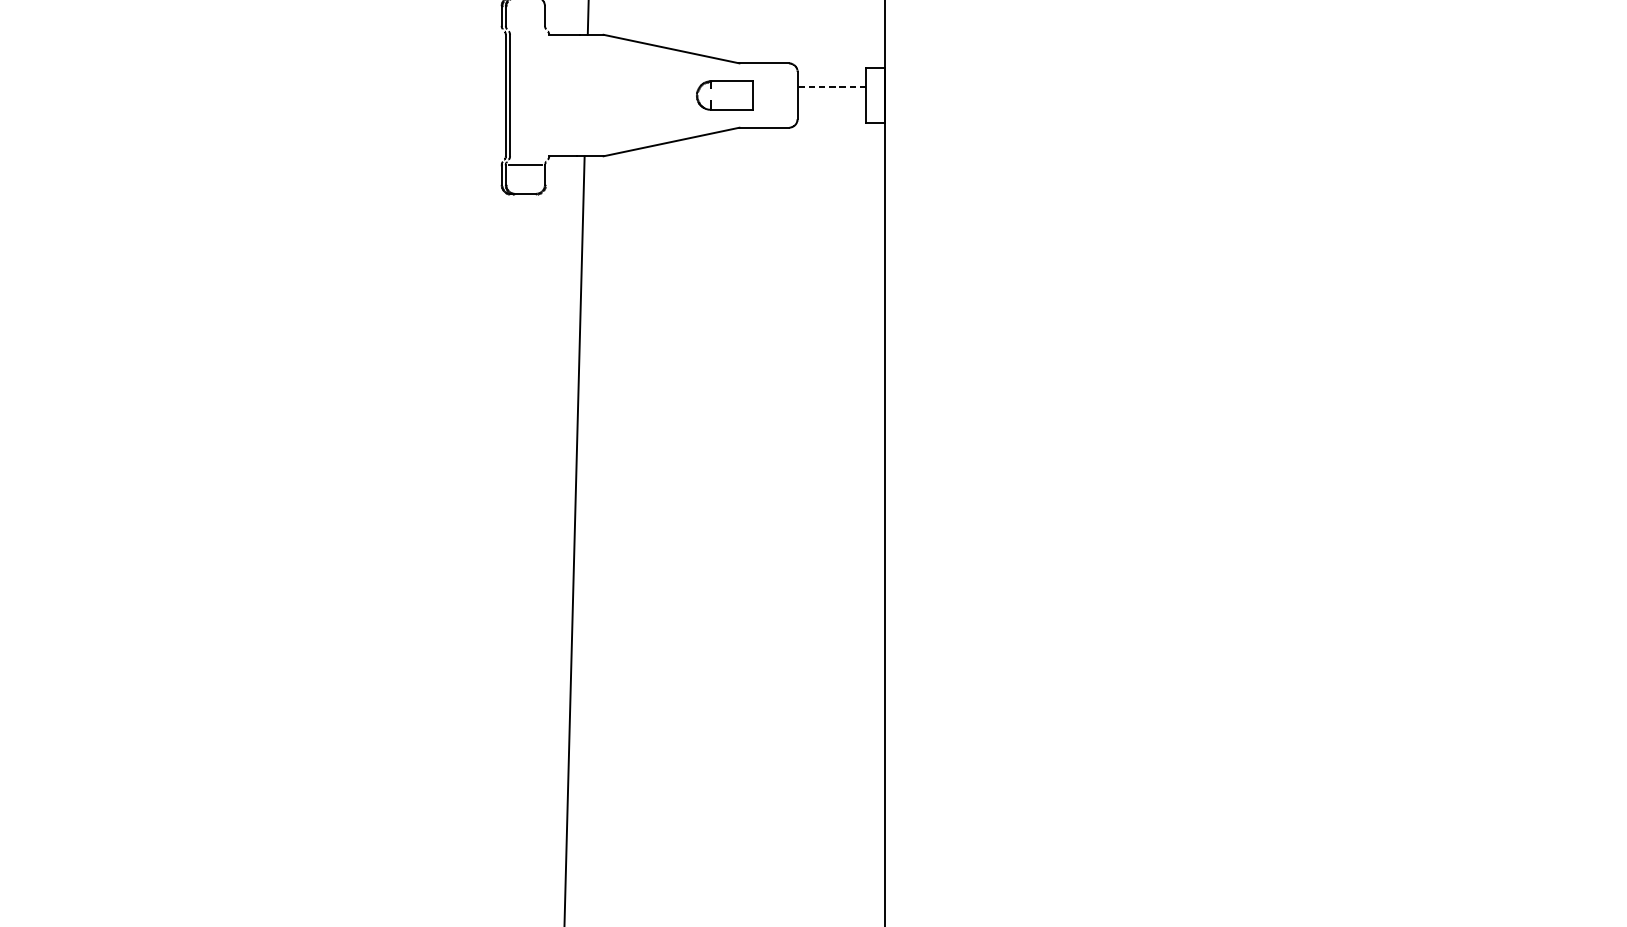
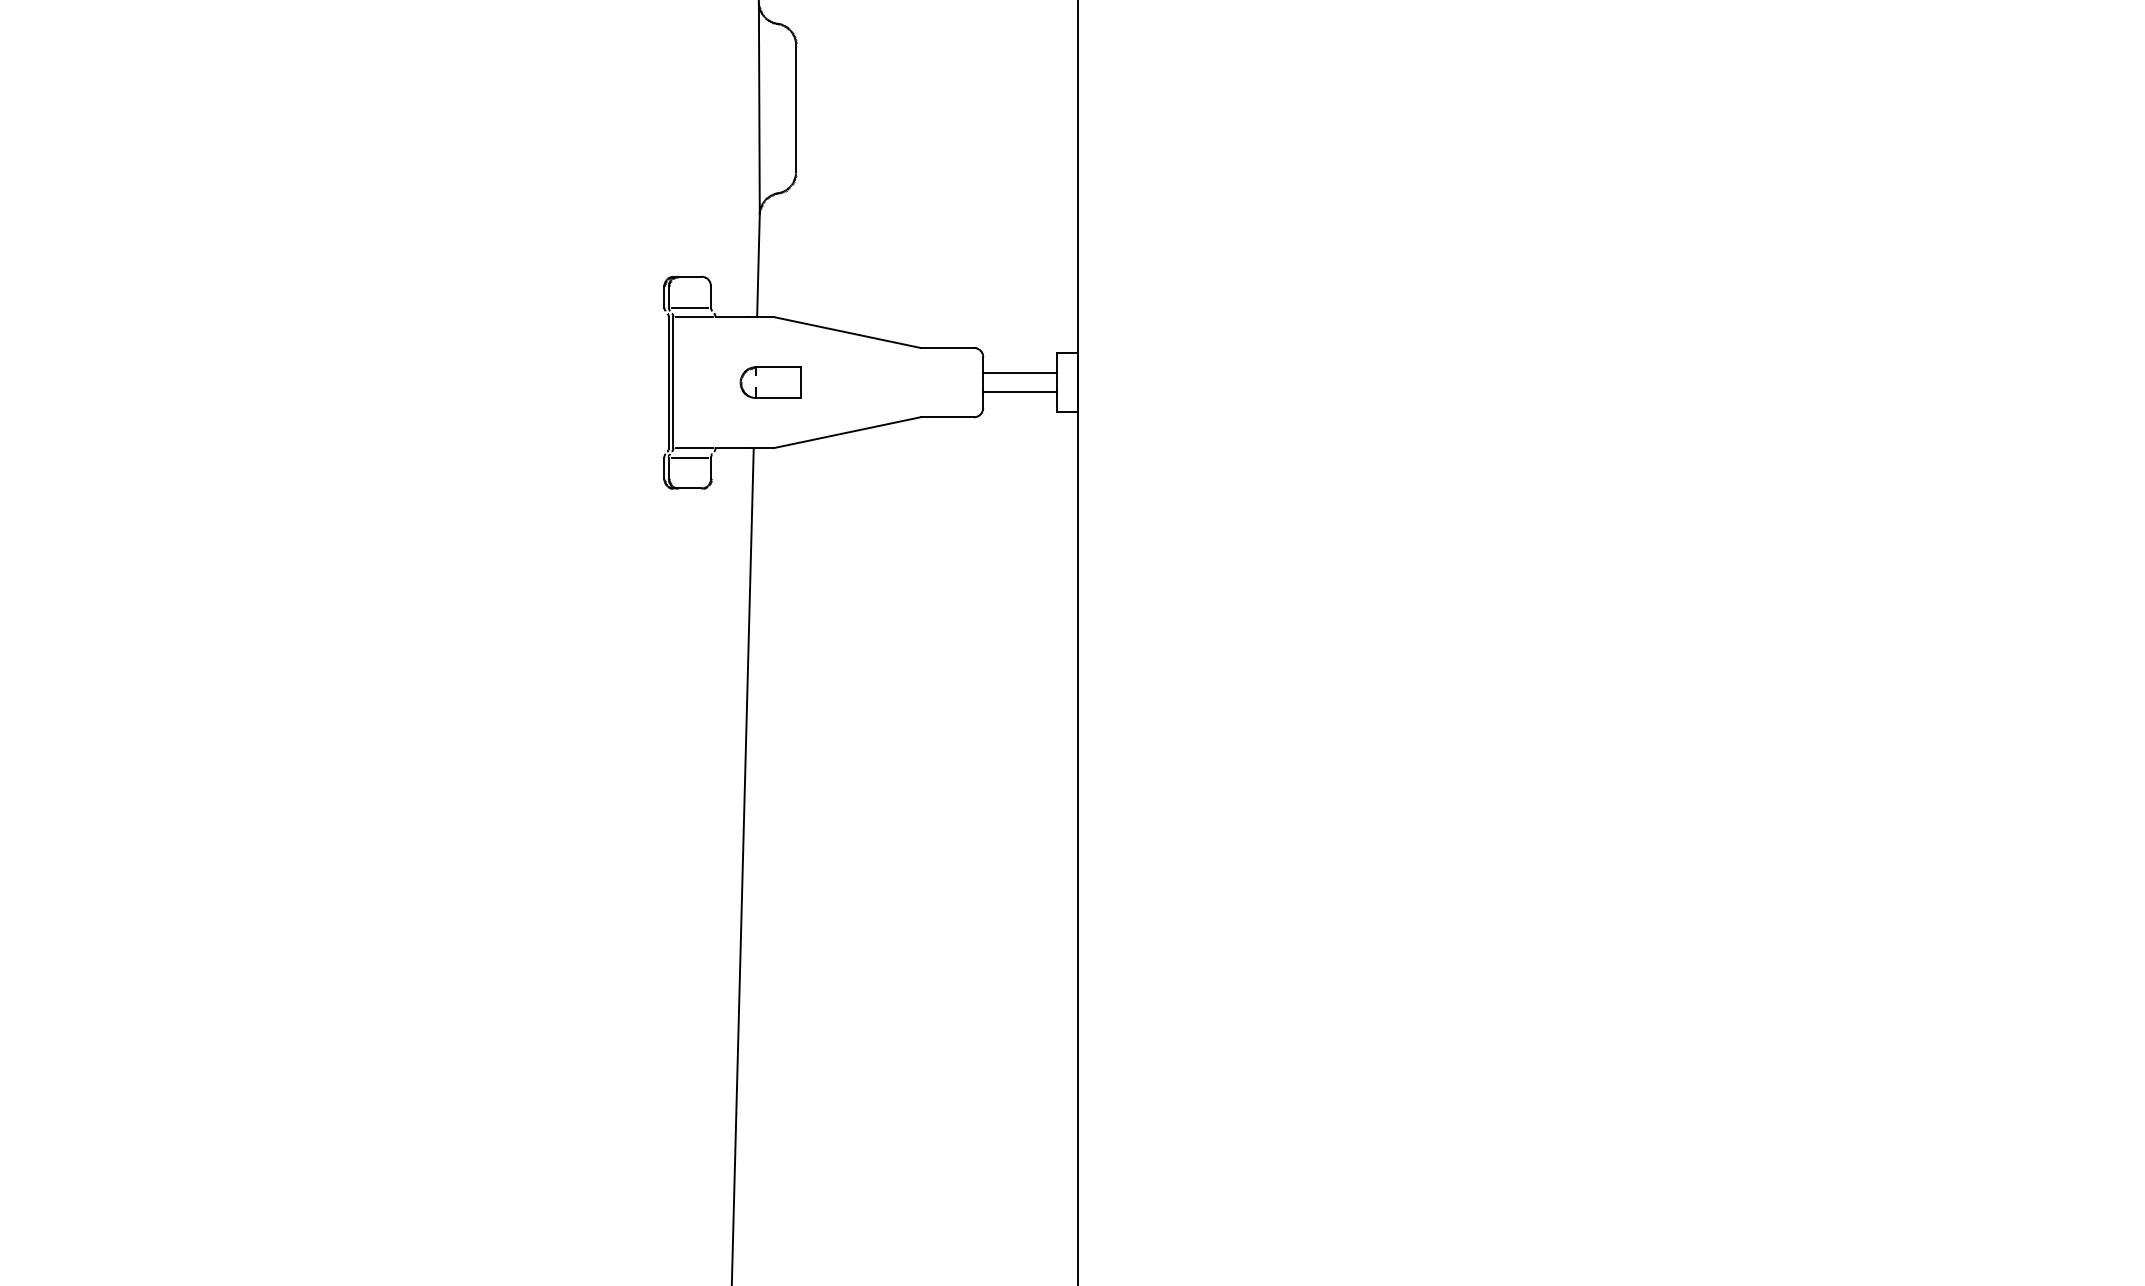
line: (525, 25) -> (689, 307), added
line: (529, 35) -> (694, 317), added
line: (831, 86) -> (1019, 372), dashed -> solid
part: (724, 95) -> (770, 382), moved
line: (832, 104) -> (1020, 392), added
line: (529, 156) -> (694, 448), added

